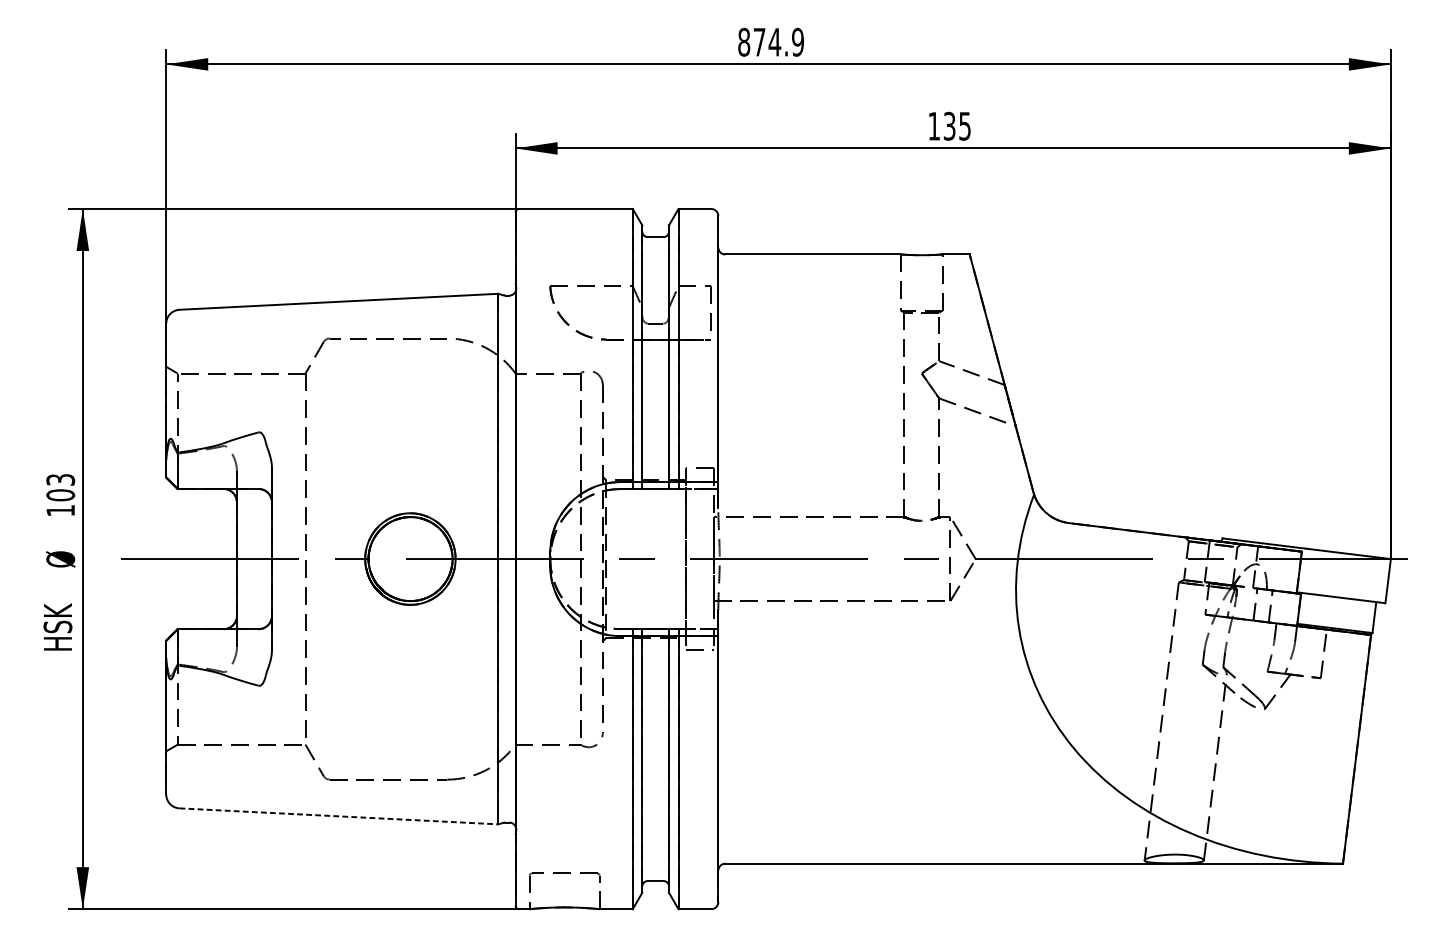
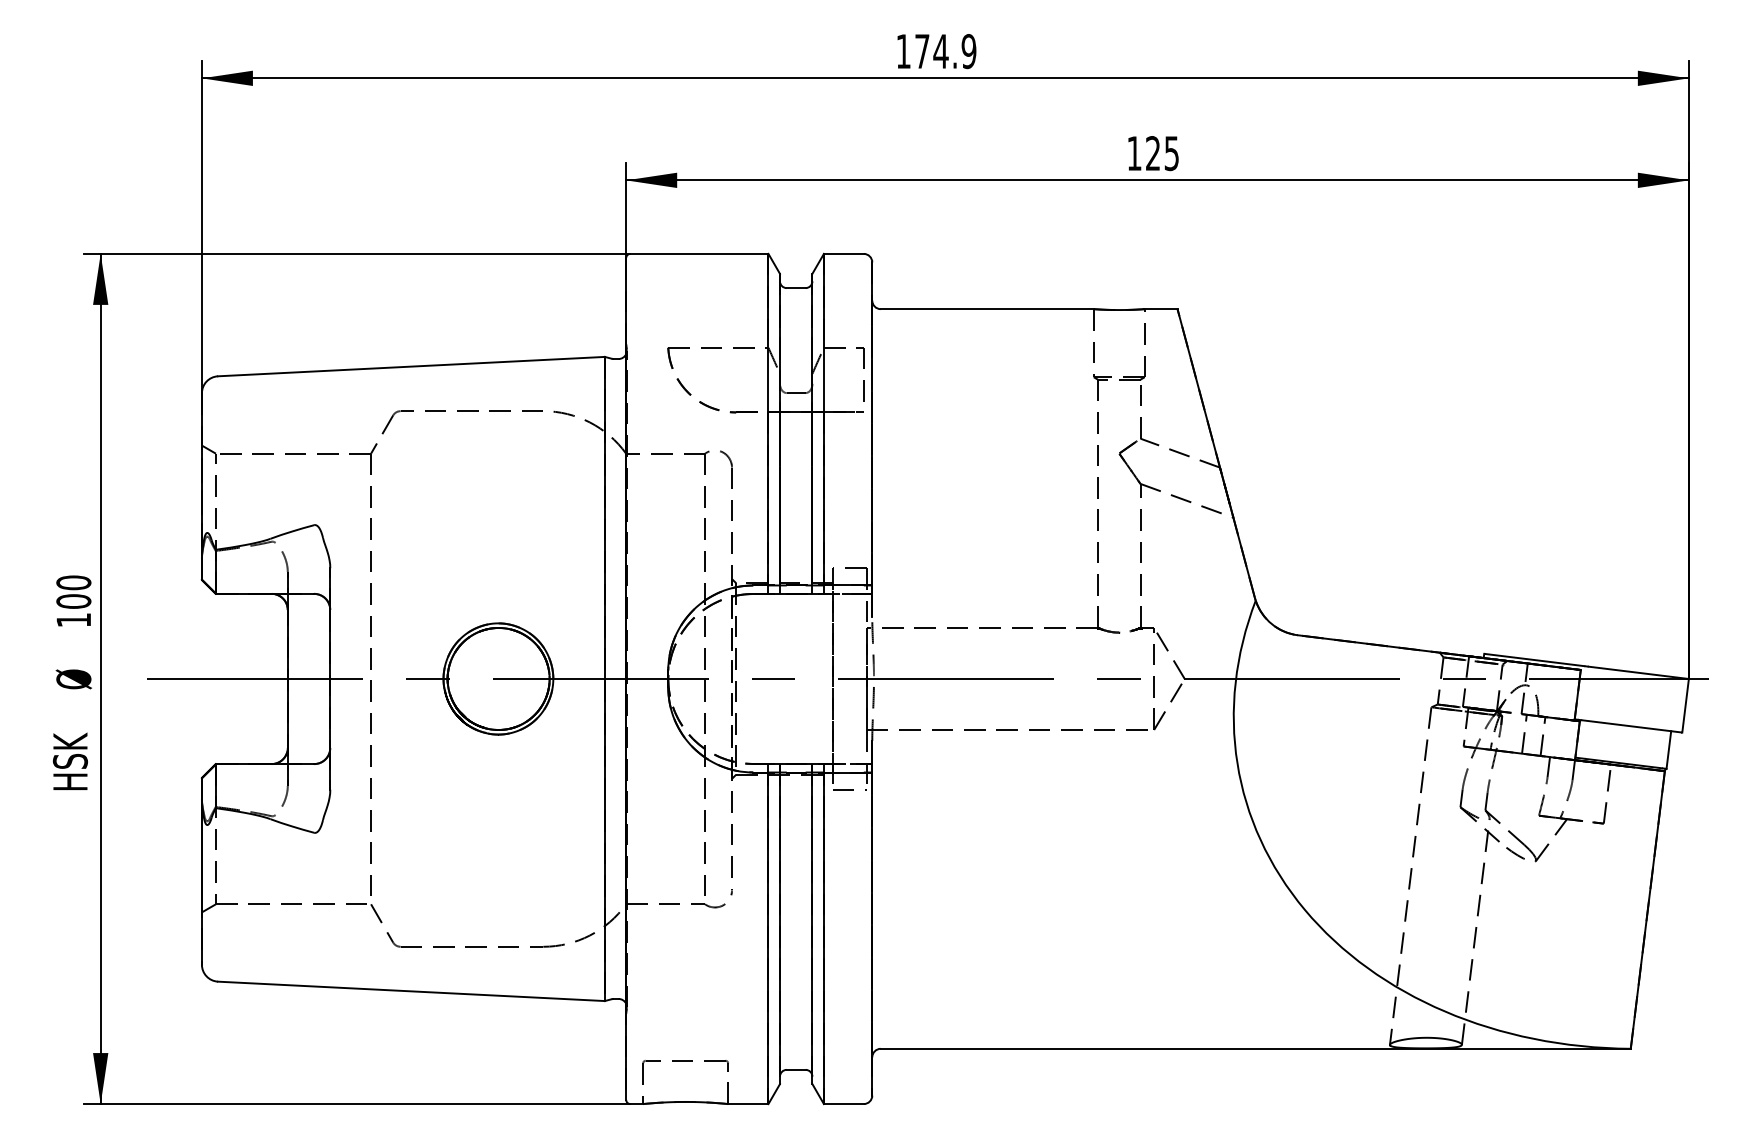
text: (744, 42) -> (903, 51), 874.9 -> 174.9
text: (949, 126) -> (1153, 153), 135 -> 125
text: (60, 479) -> (73, 582), 103 -> 100
line: (338, 816) -> (411, 991), dashed -> solid

